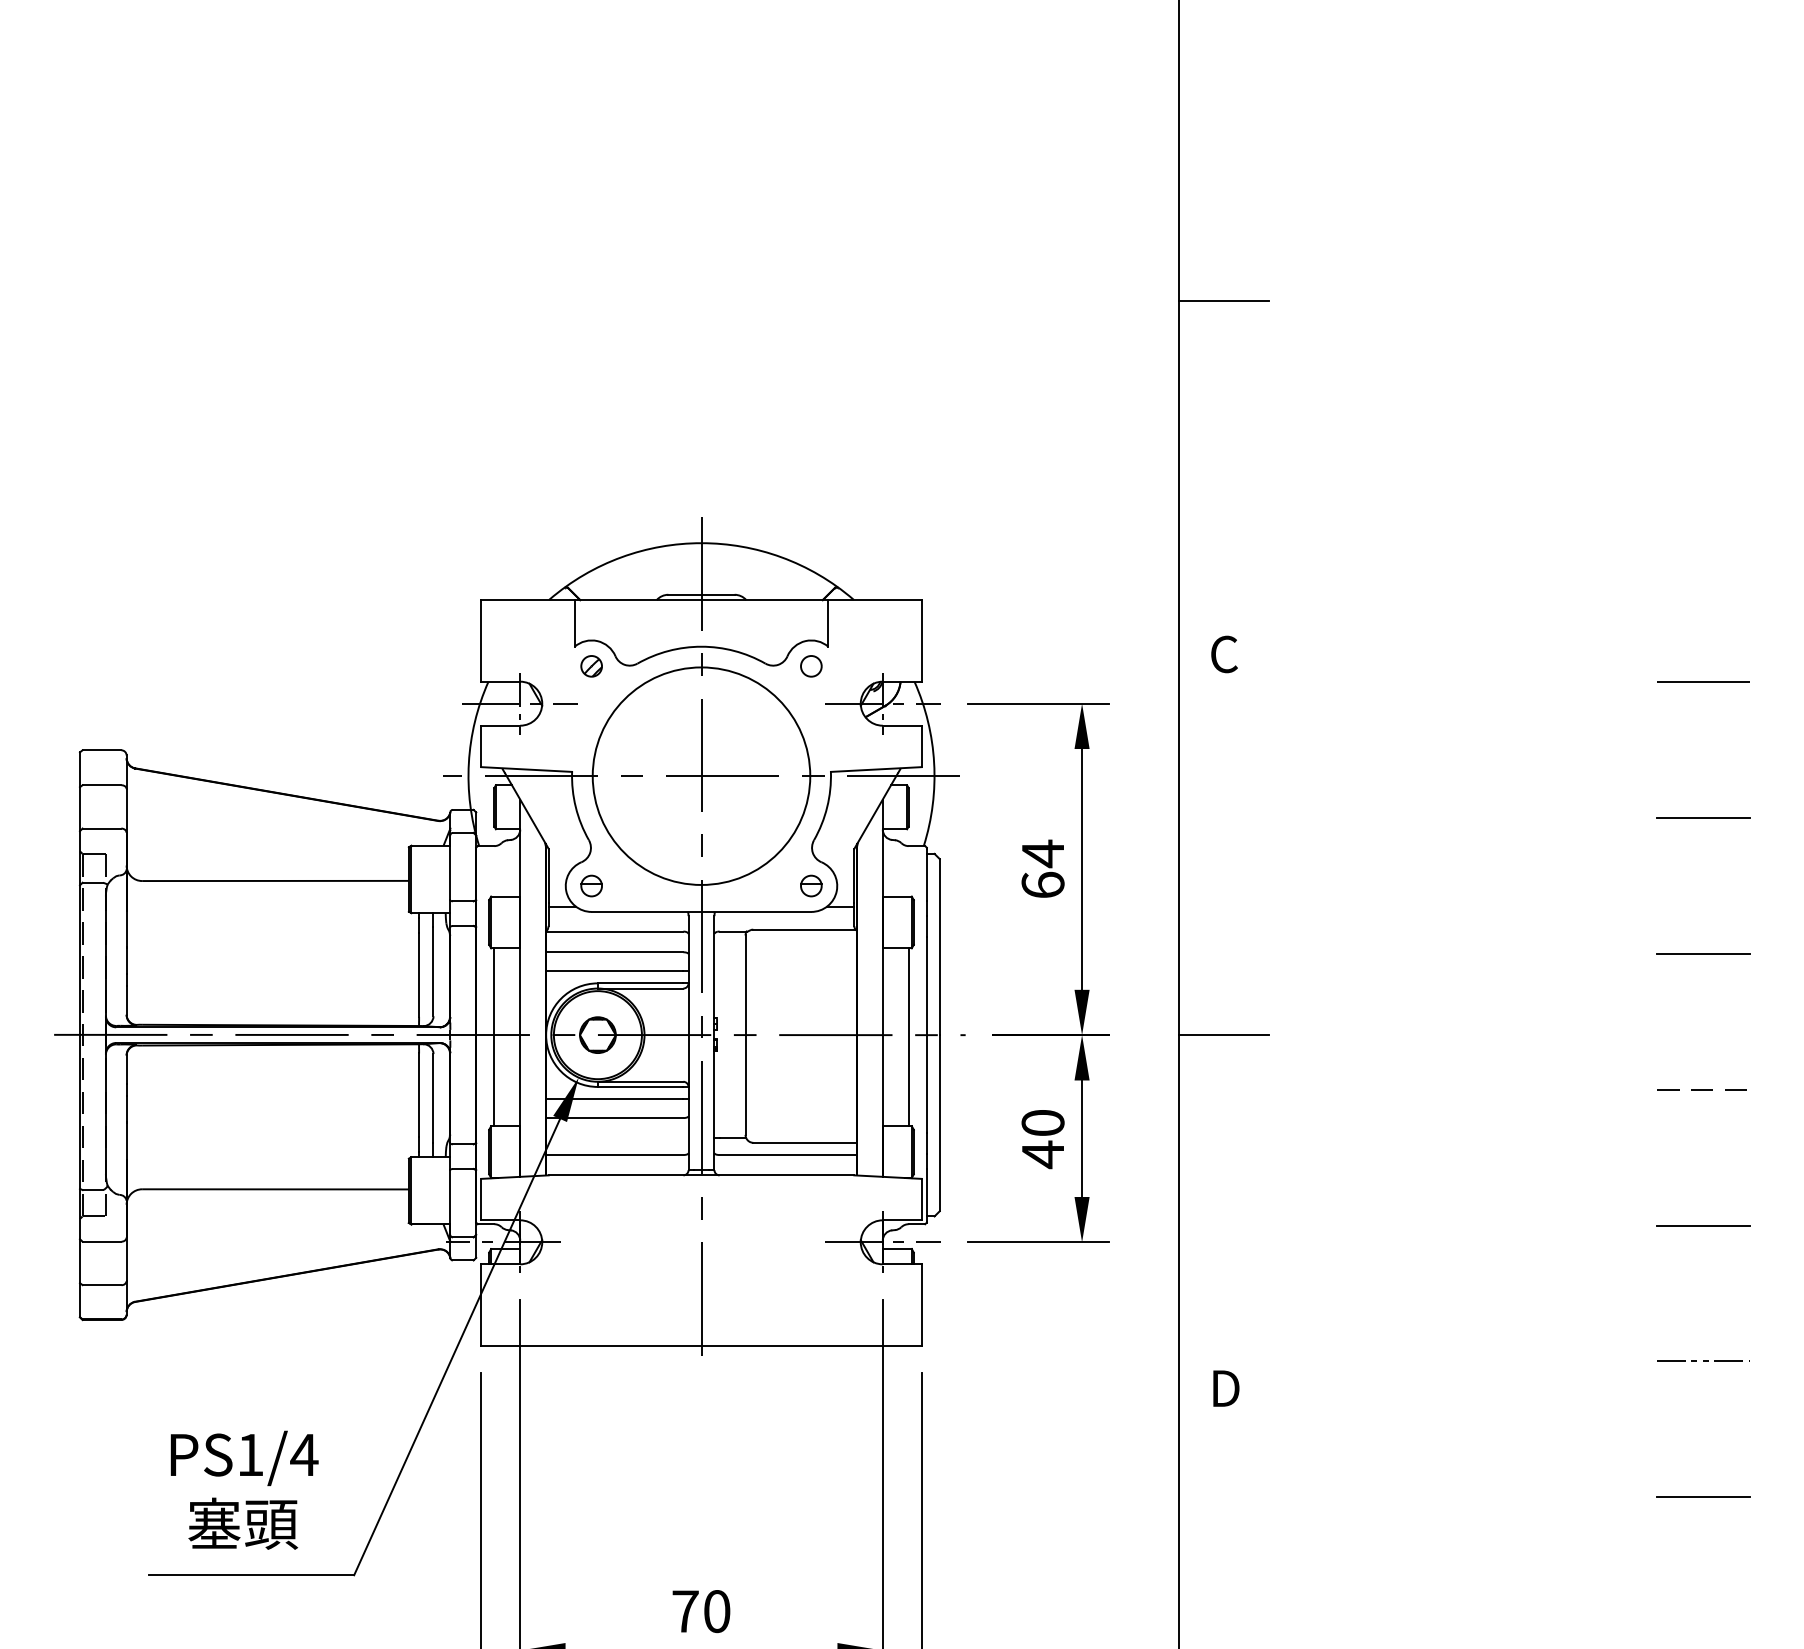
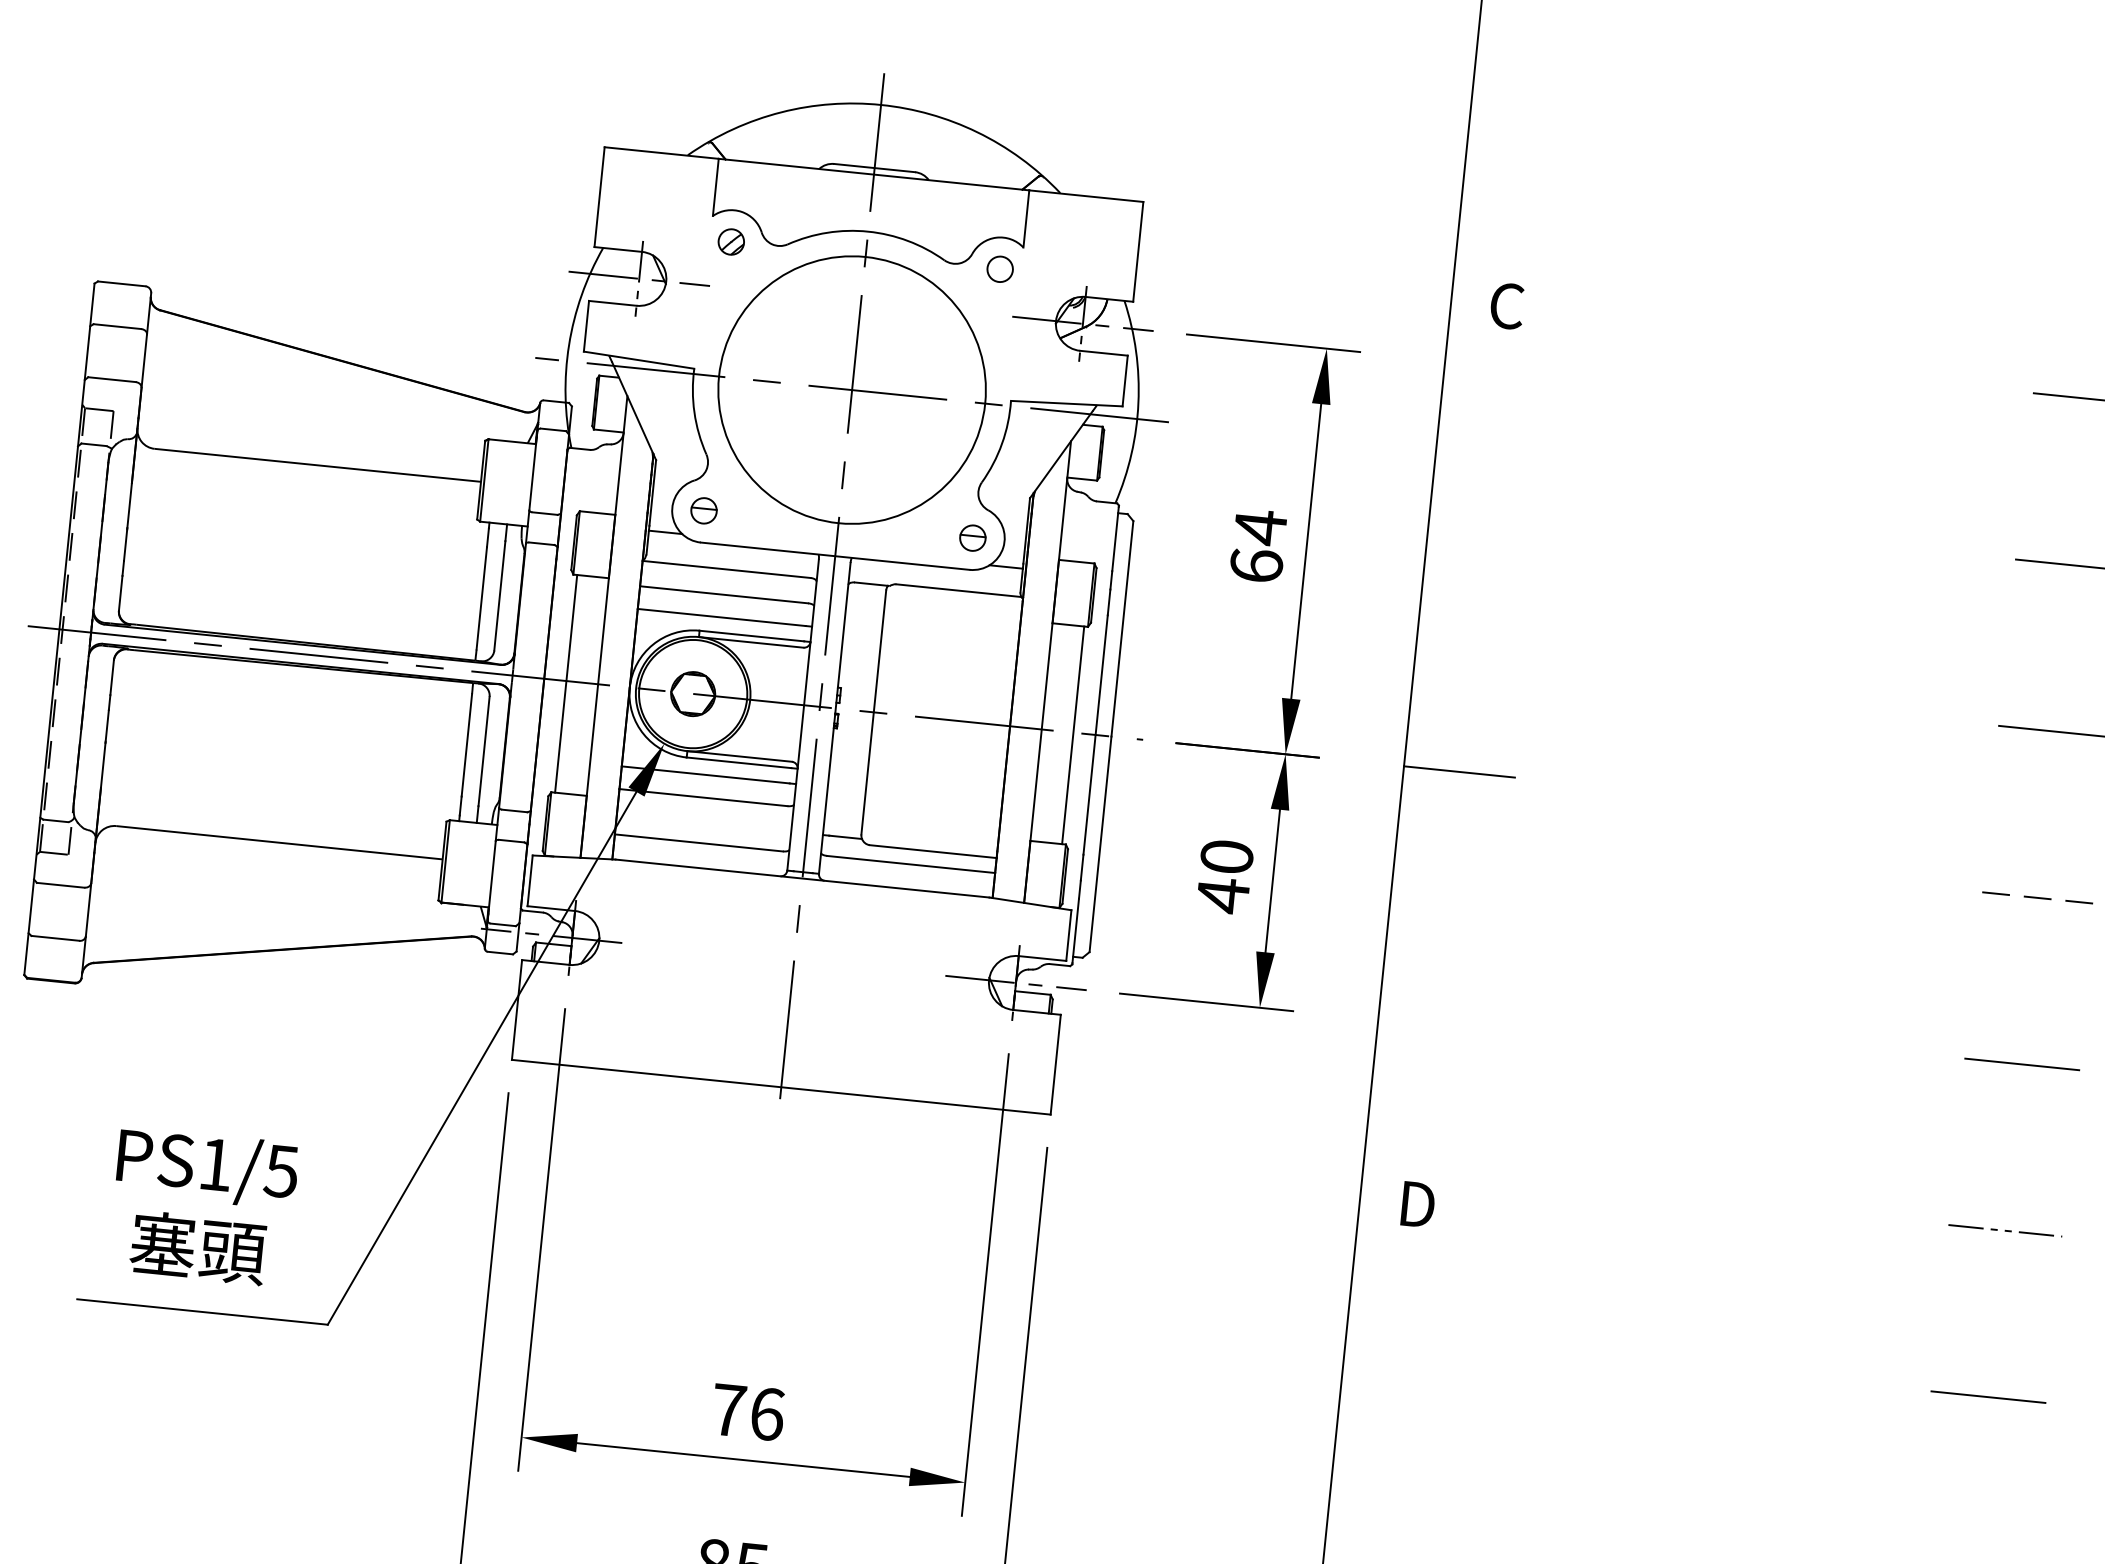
text: (304, 1455) -> (281, 1172), PS1/4 -> PS1/5
text: (717, 1611) -> (767, 1414), 70 -> 76

